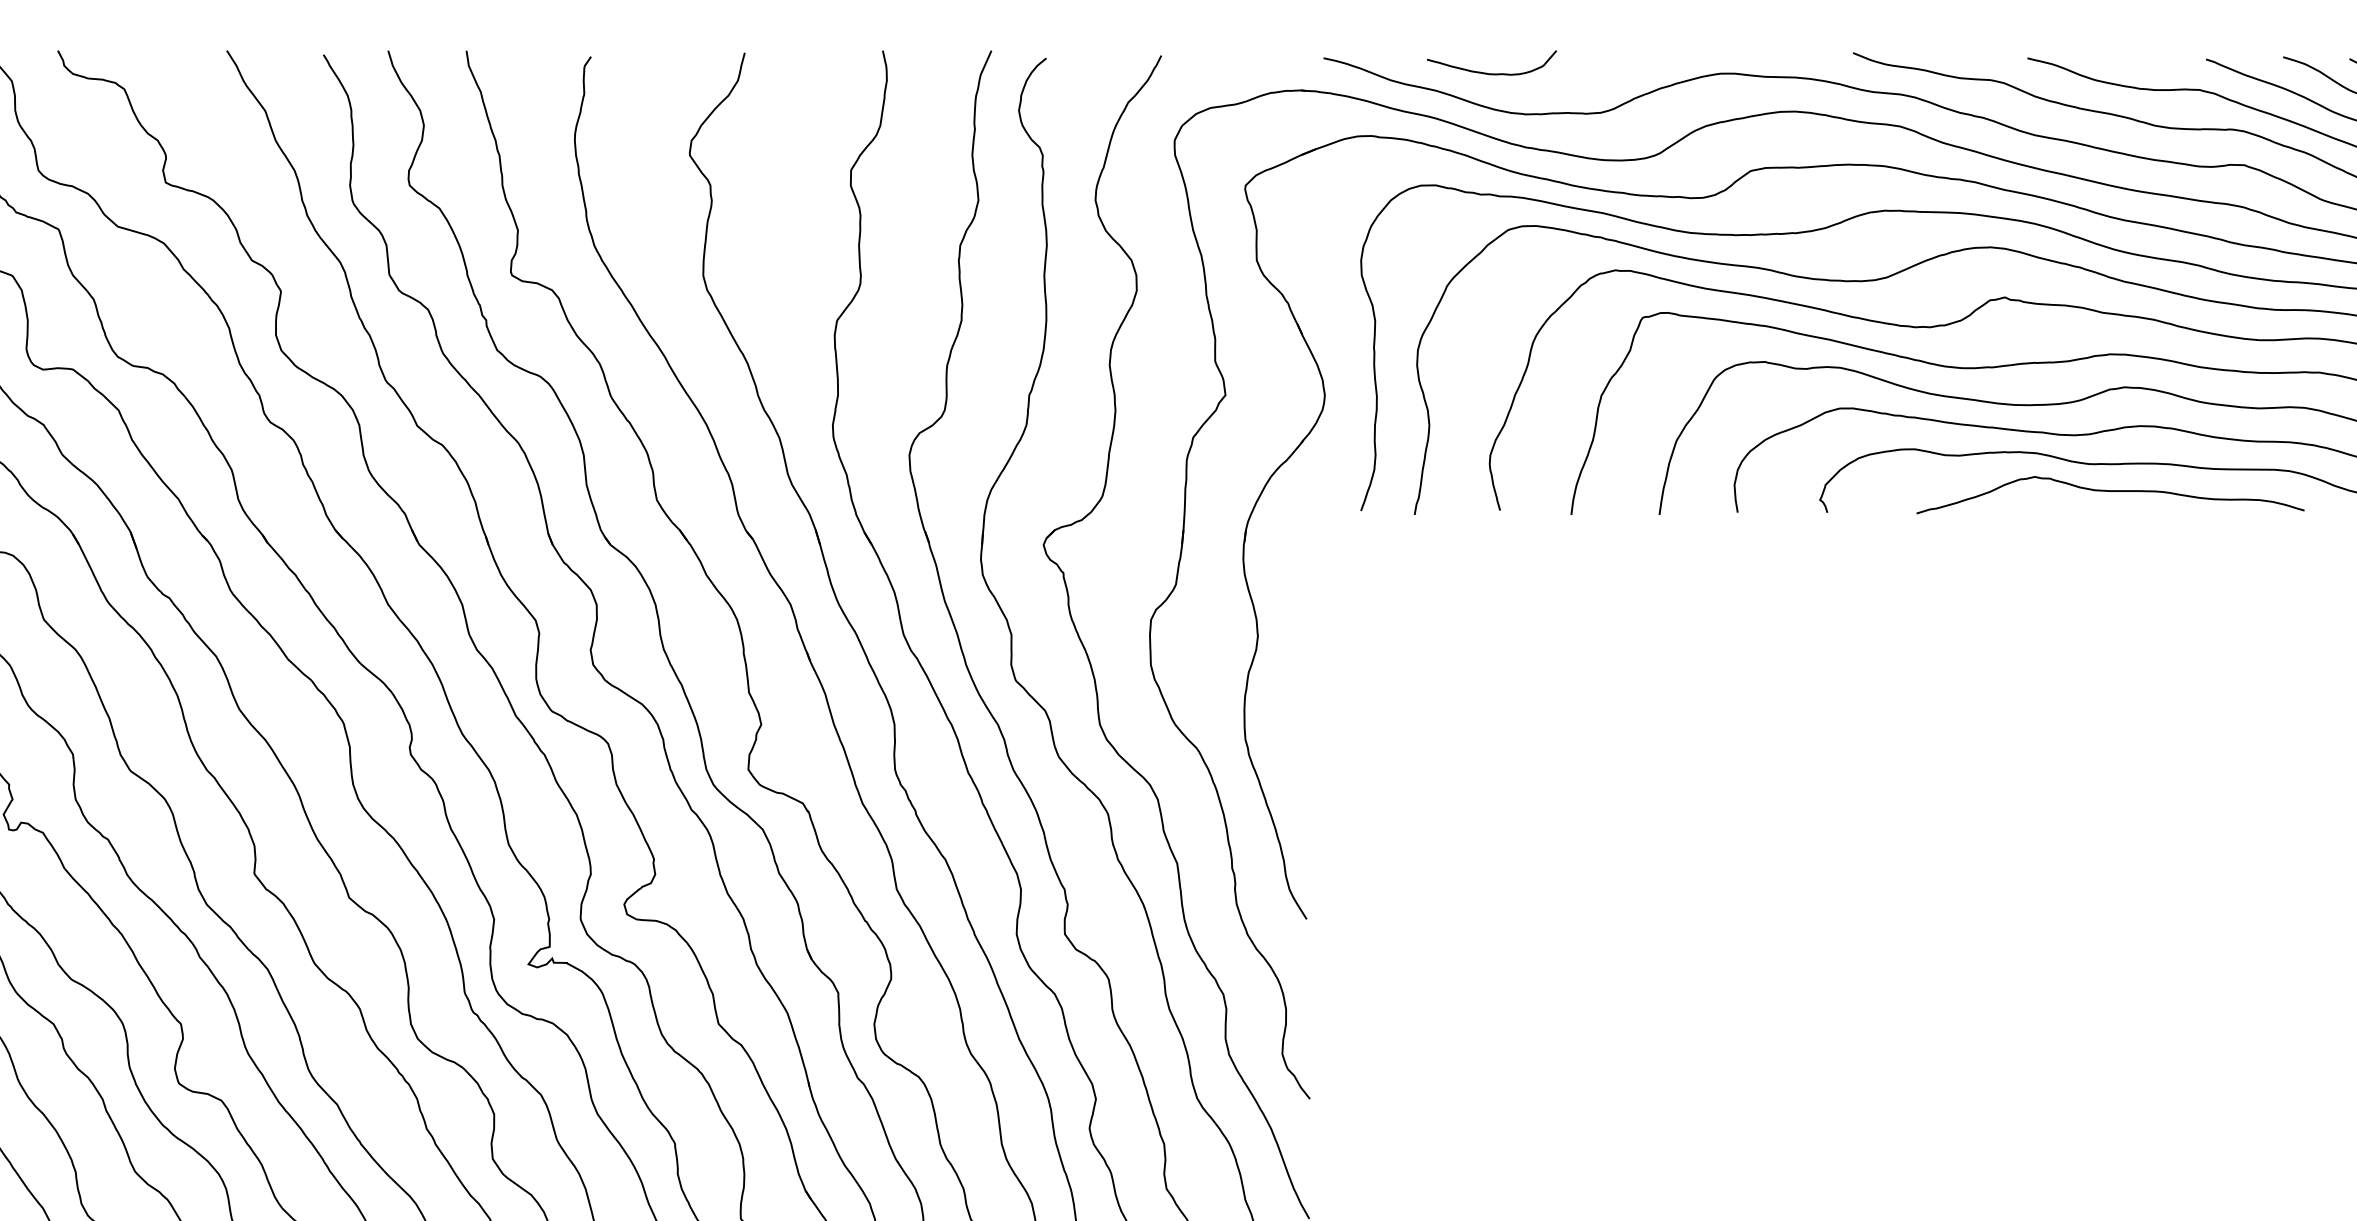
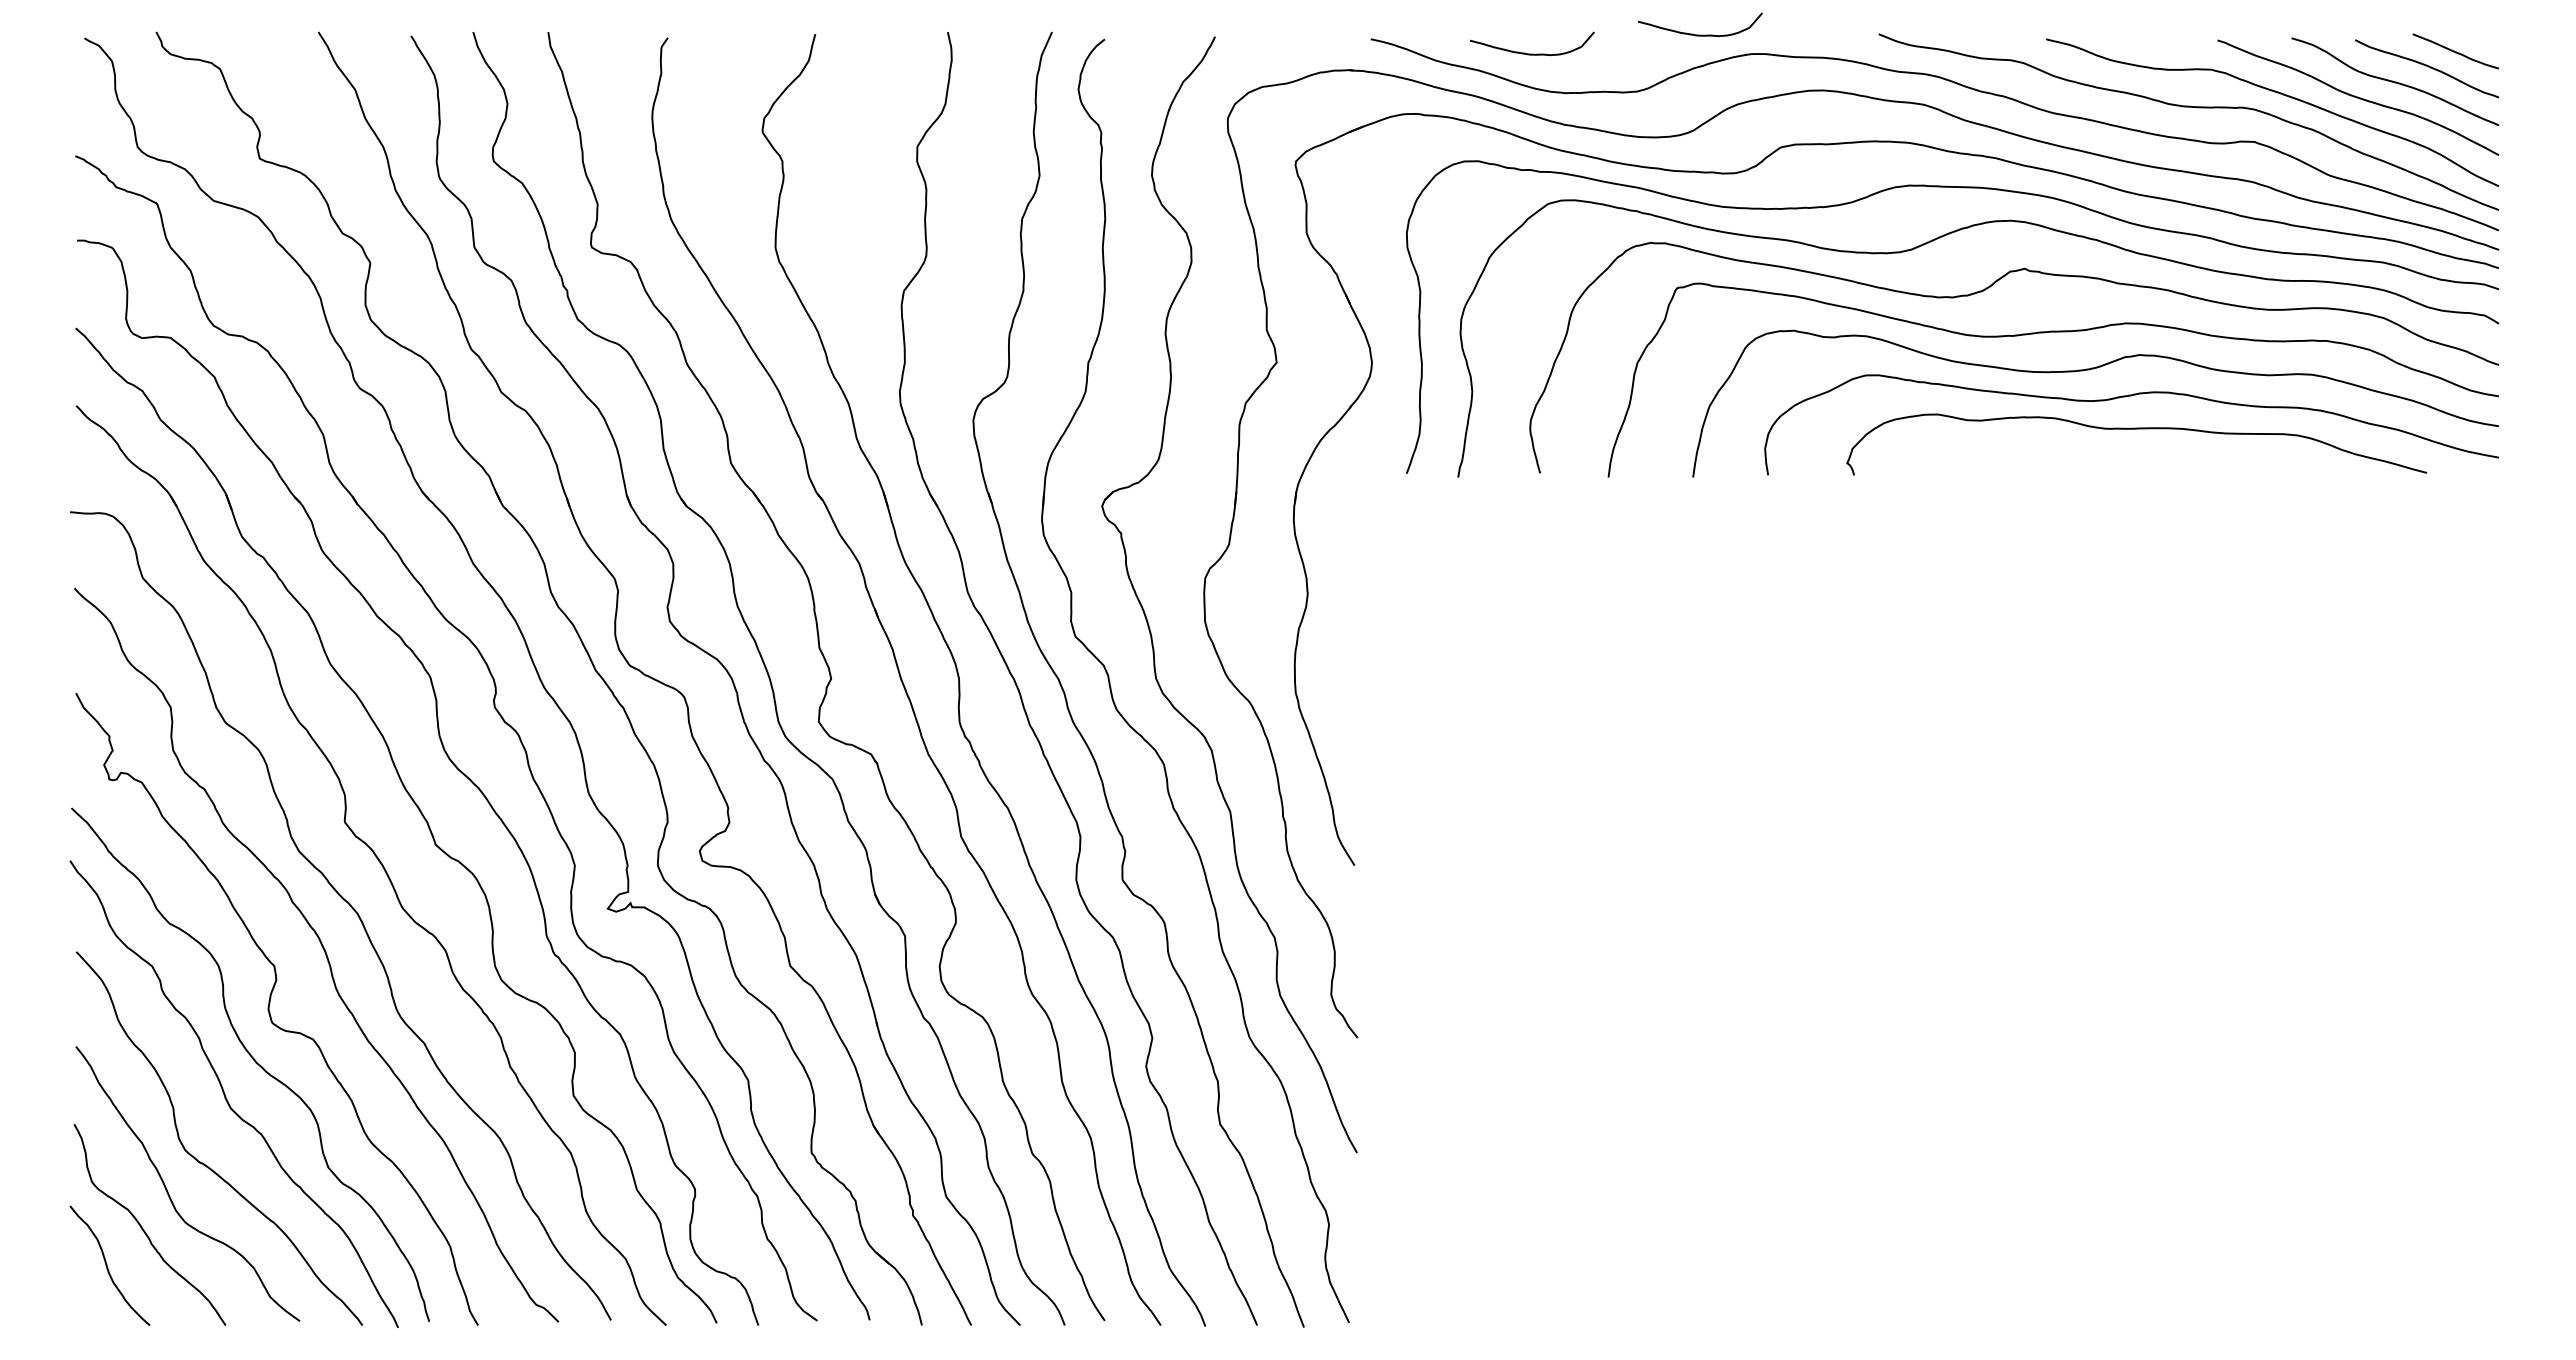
curve: (1667, 53) -> (1700, 34), added
curve: (2110, 491) -> (2125, 455), removed

